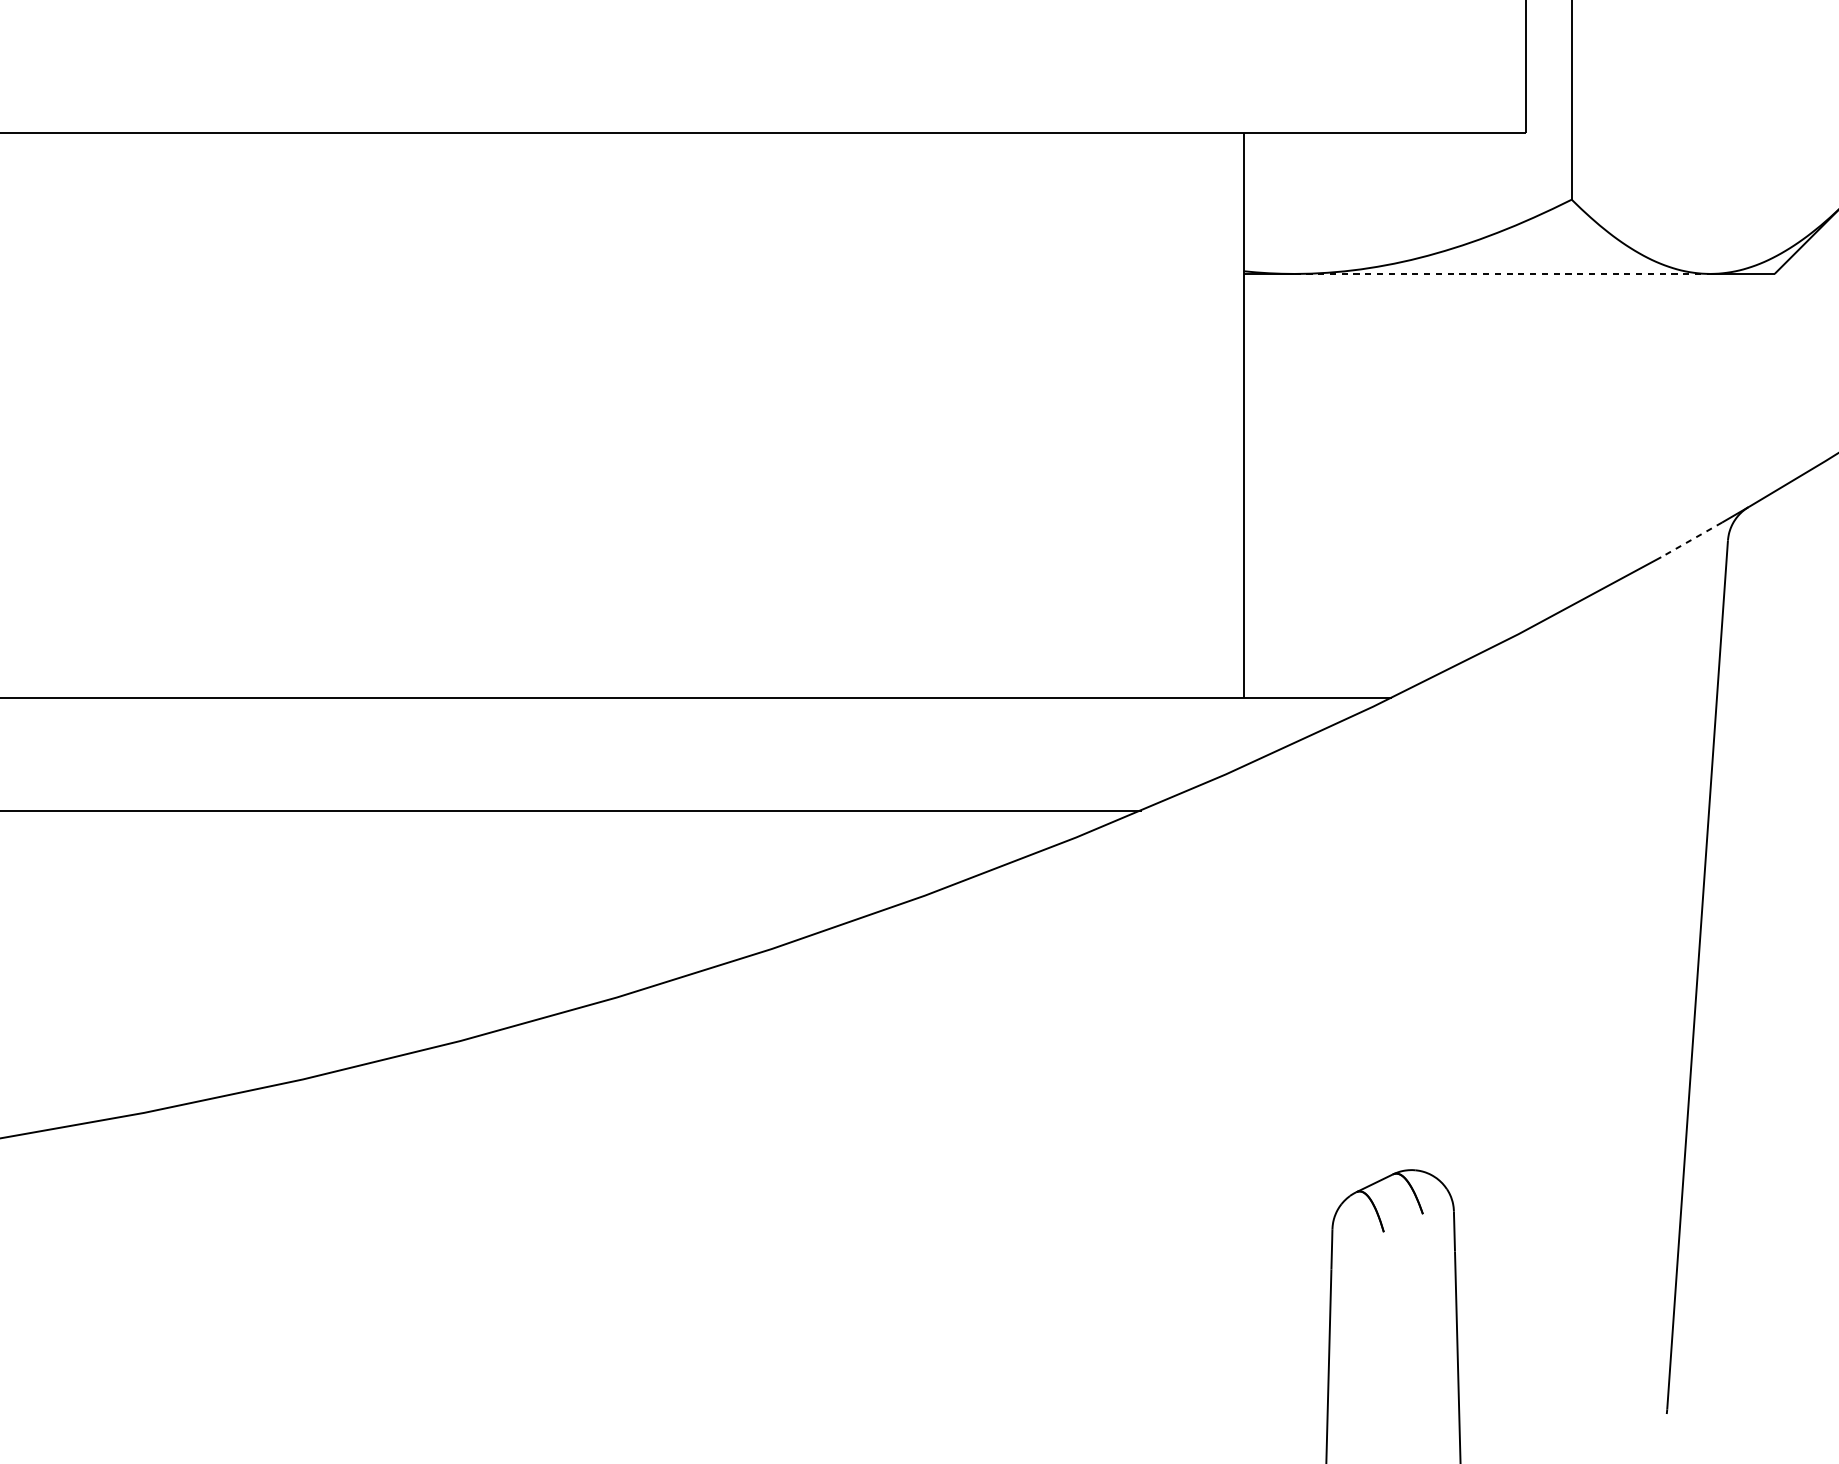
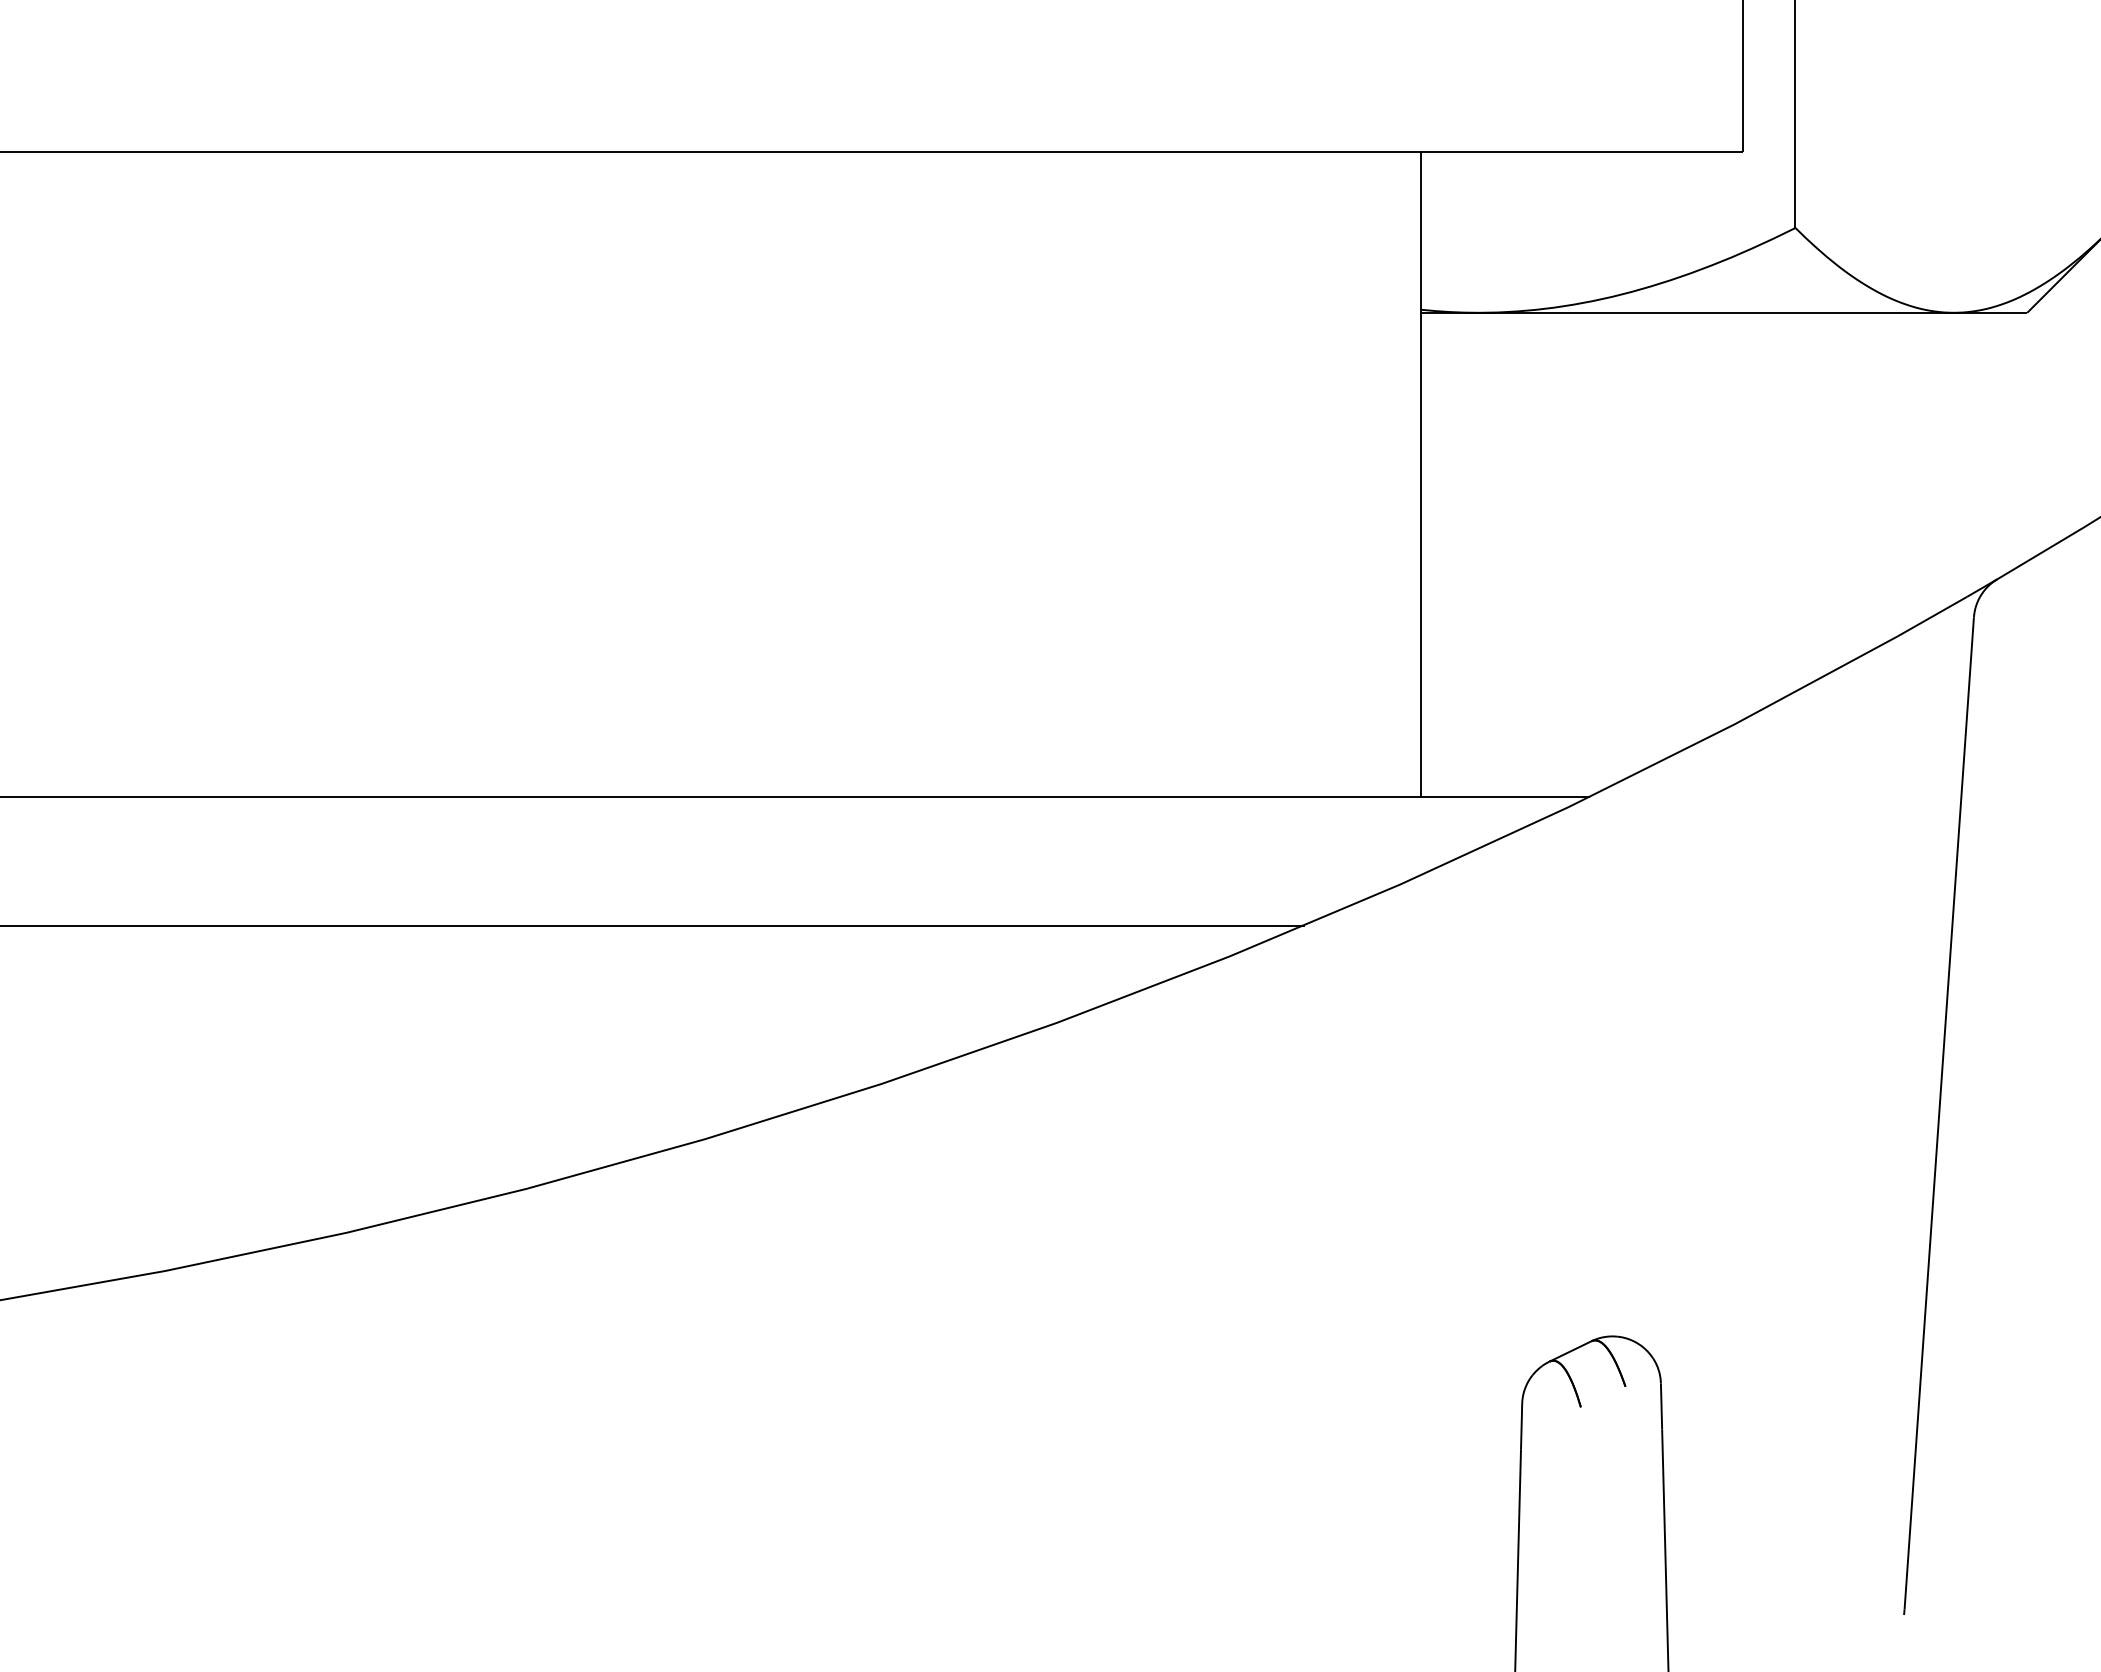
line: (1502, 273) -> (1716, 312), dashed -> solid
line: (1691, 539) -> (1932, 616), dashed -> solid

